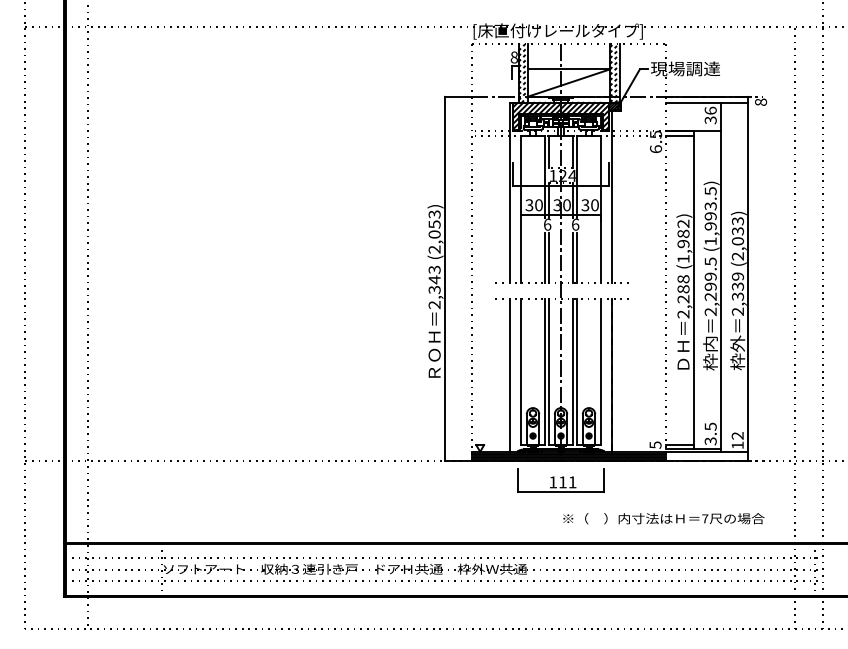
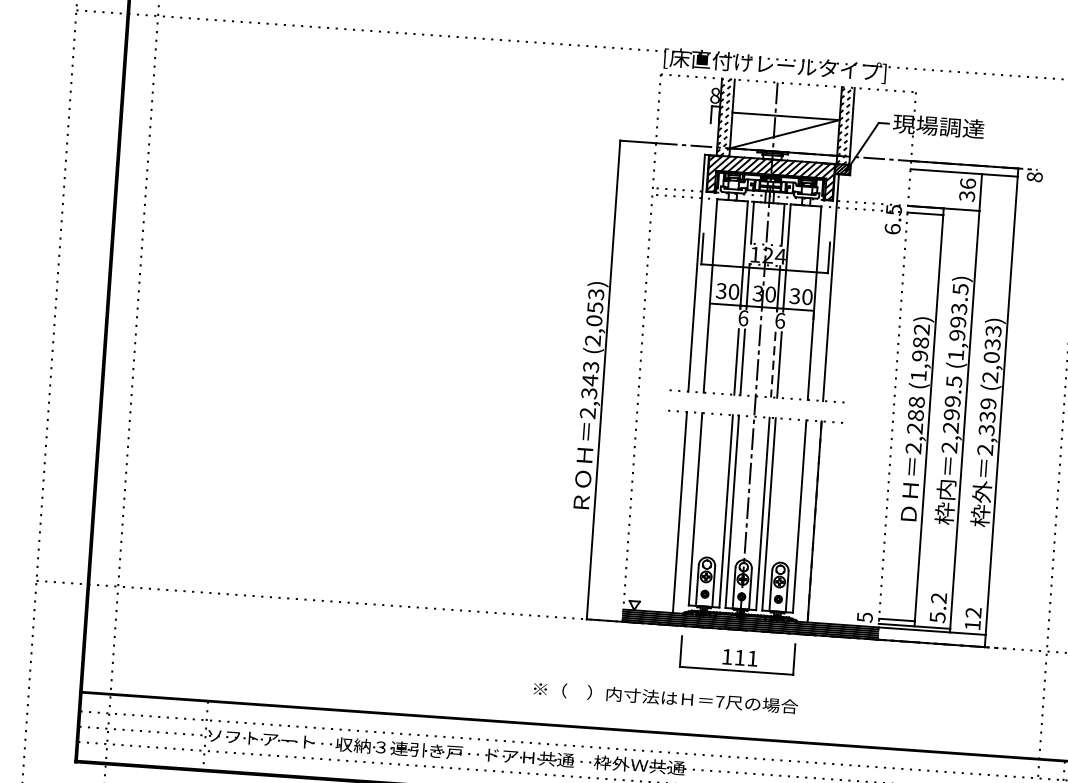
line: (572, 258) -> (773, 364), solid -> dashed
text: (710, 433) -> (938, 607), 3.5 -> 5.2
text: (663, 518) -> (665, 697), moved

